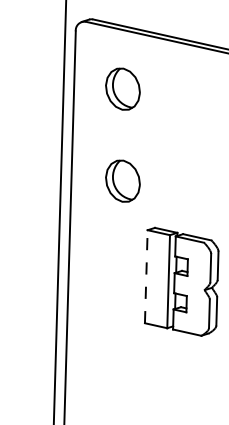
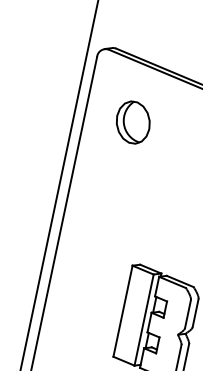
part: (122, 180) -> (116, 212), removed
line: (146, 276) -> (123, 311), dashed -> solid

